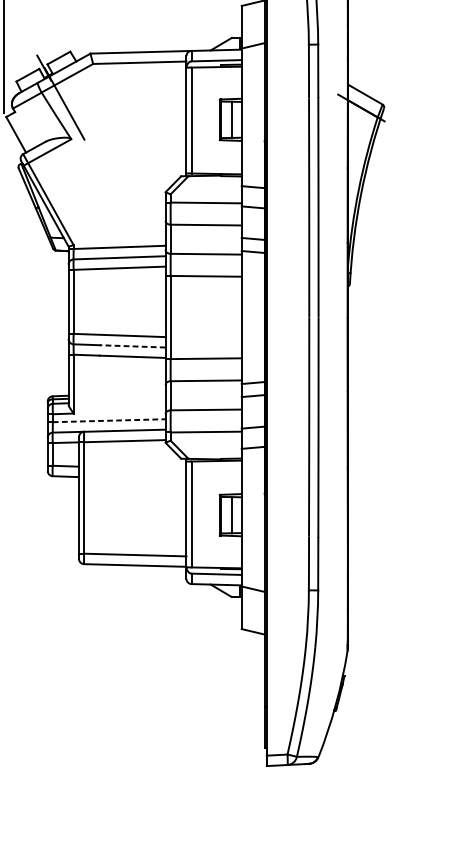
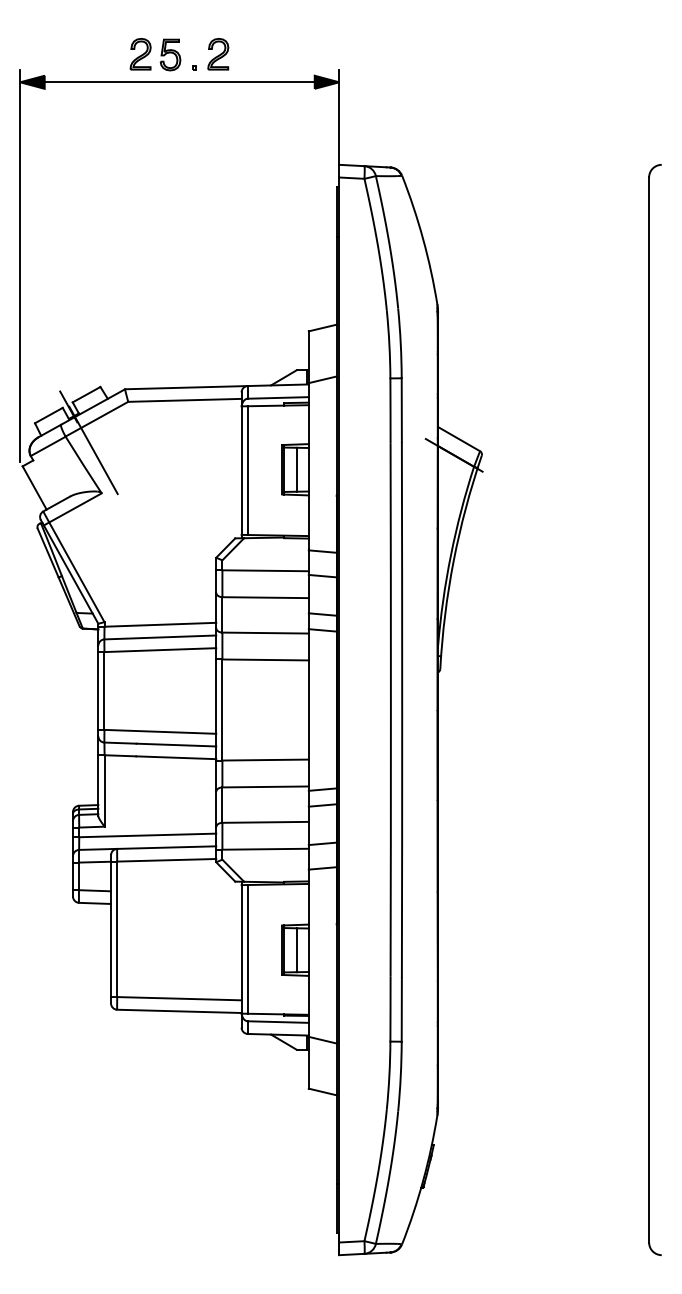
line: (132, 346) -> (176, 745), dashed -> solid
line: (109, 420) -> (147, 835), dashed -> solid

